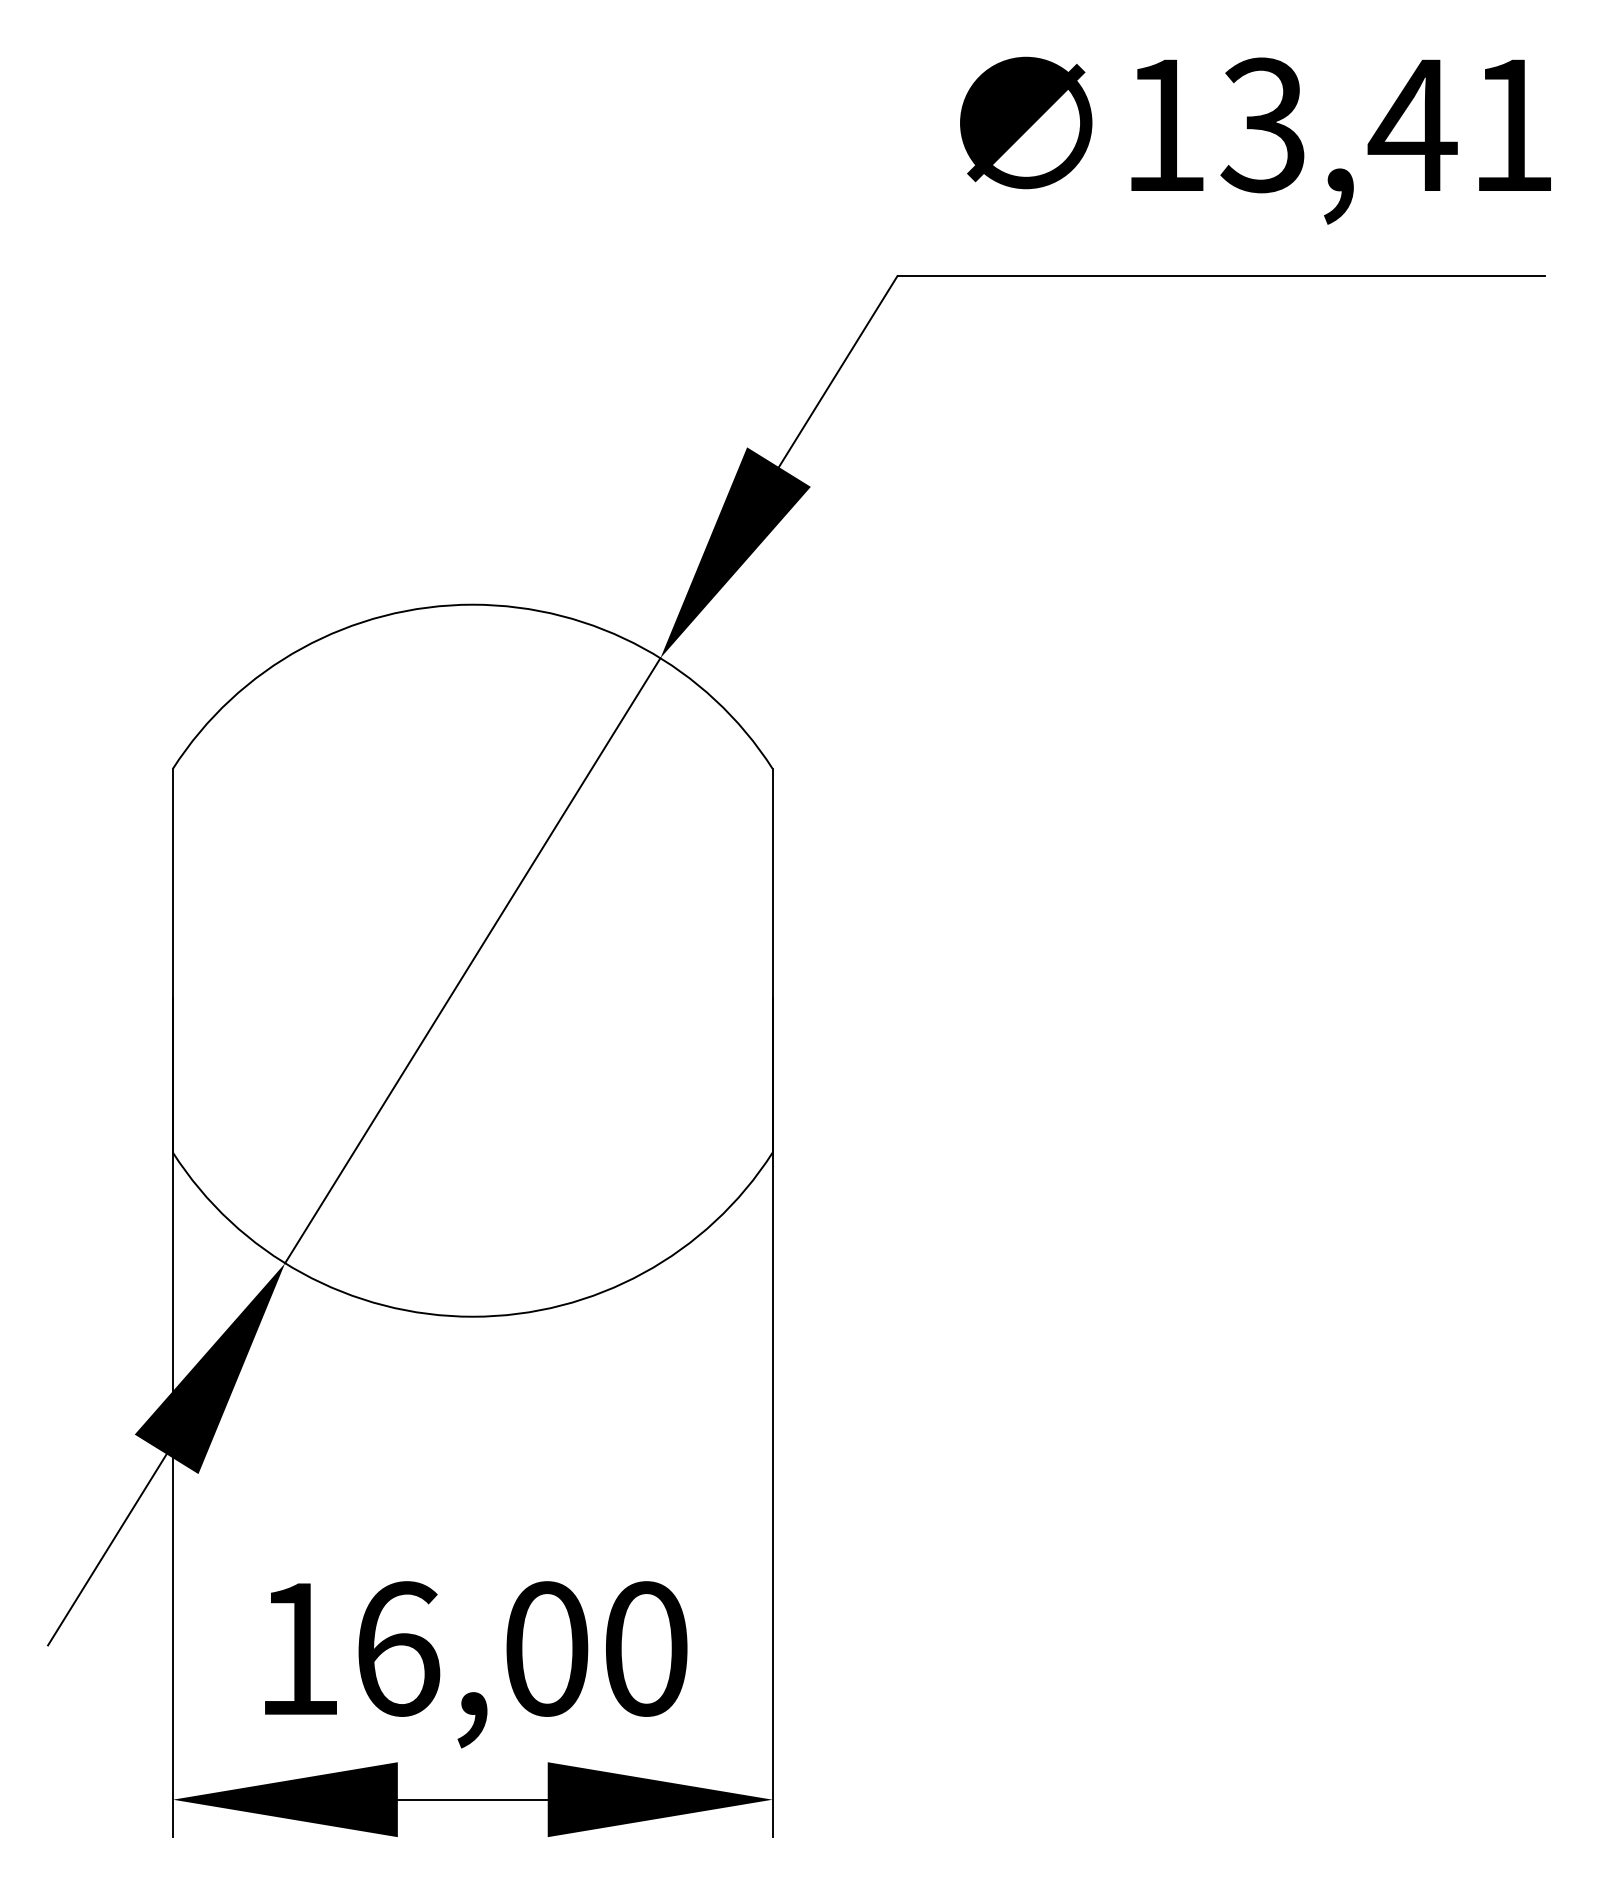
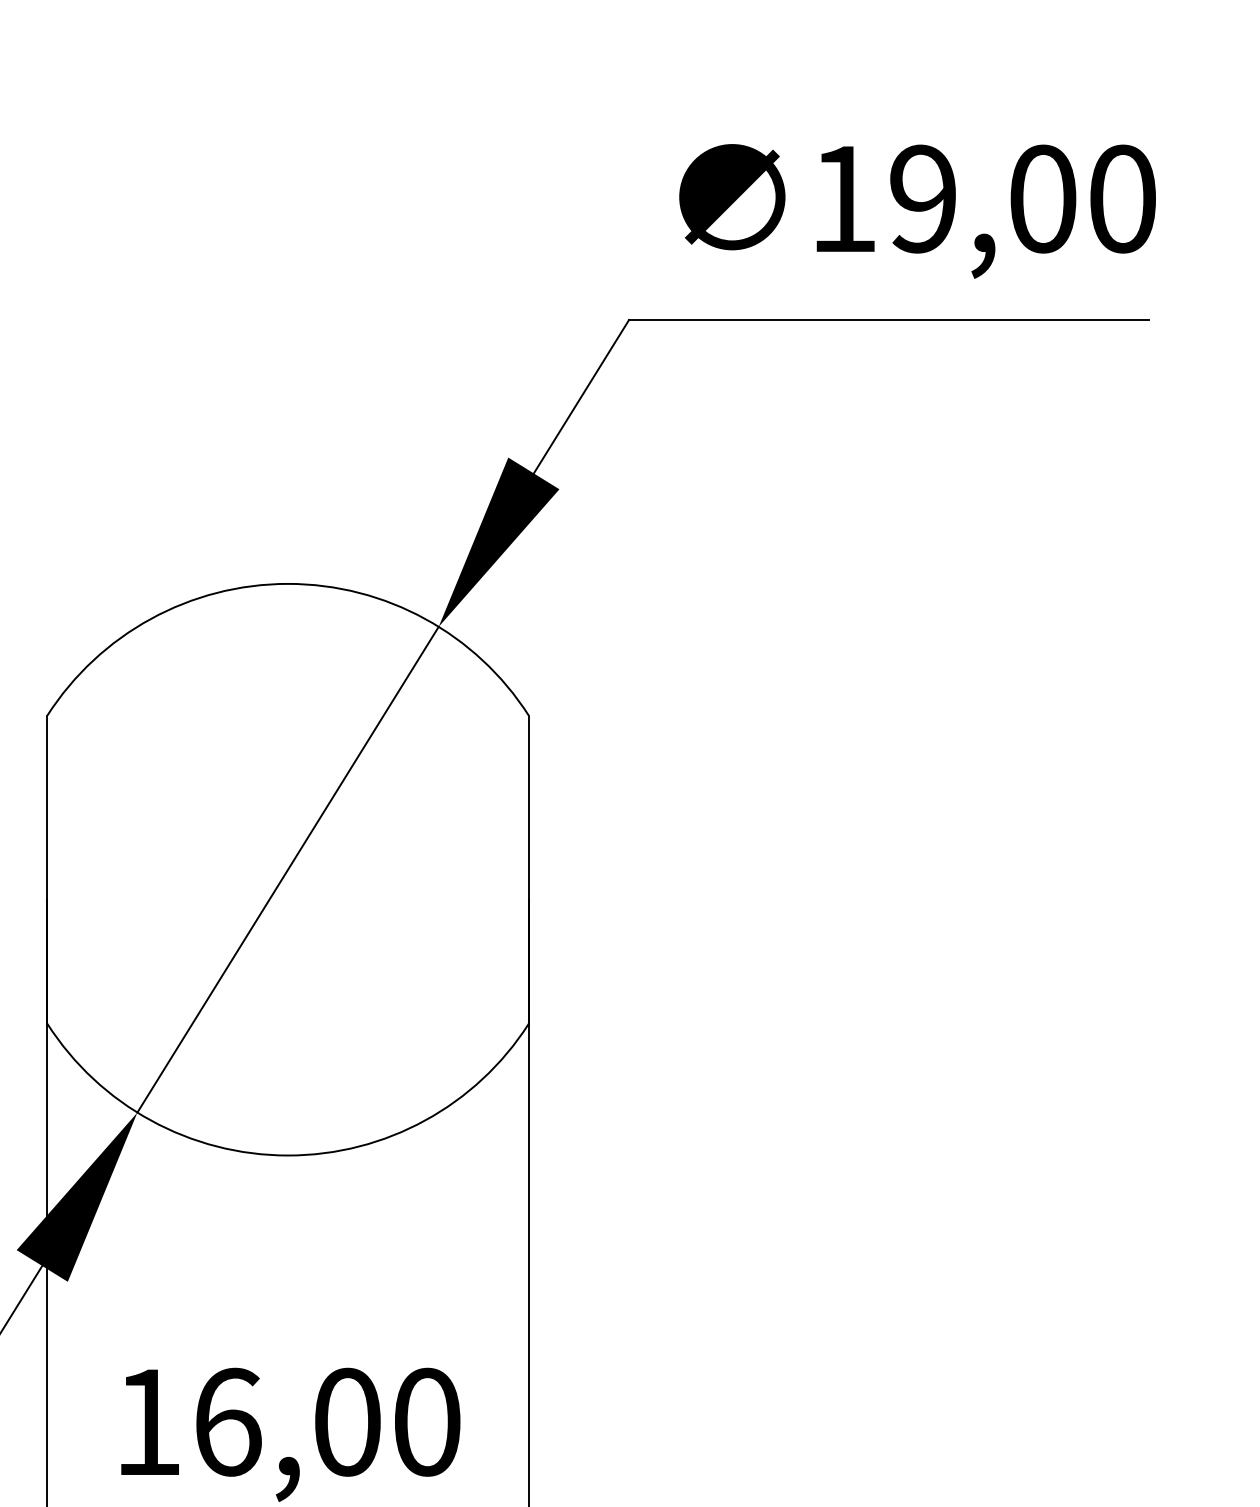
text: (1386, 125) -> (1021, 199), 13,41 -> 19,00

